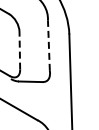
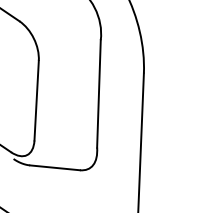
line: (48, 45) -> (98, 93), dashed -> solid
line: (19, 50) -> (35, 99), dashed -> solid

